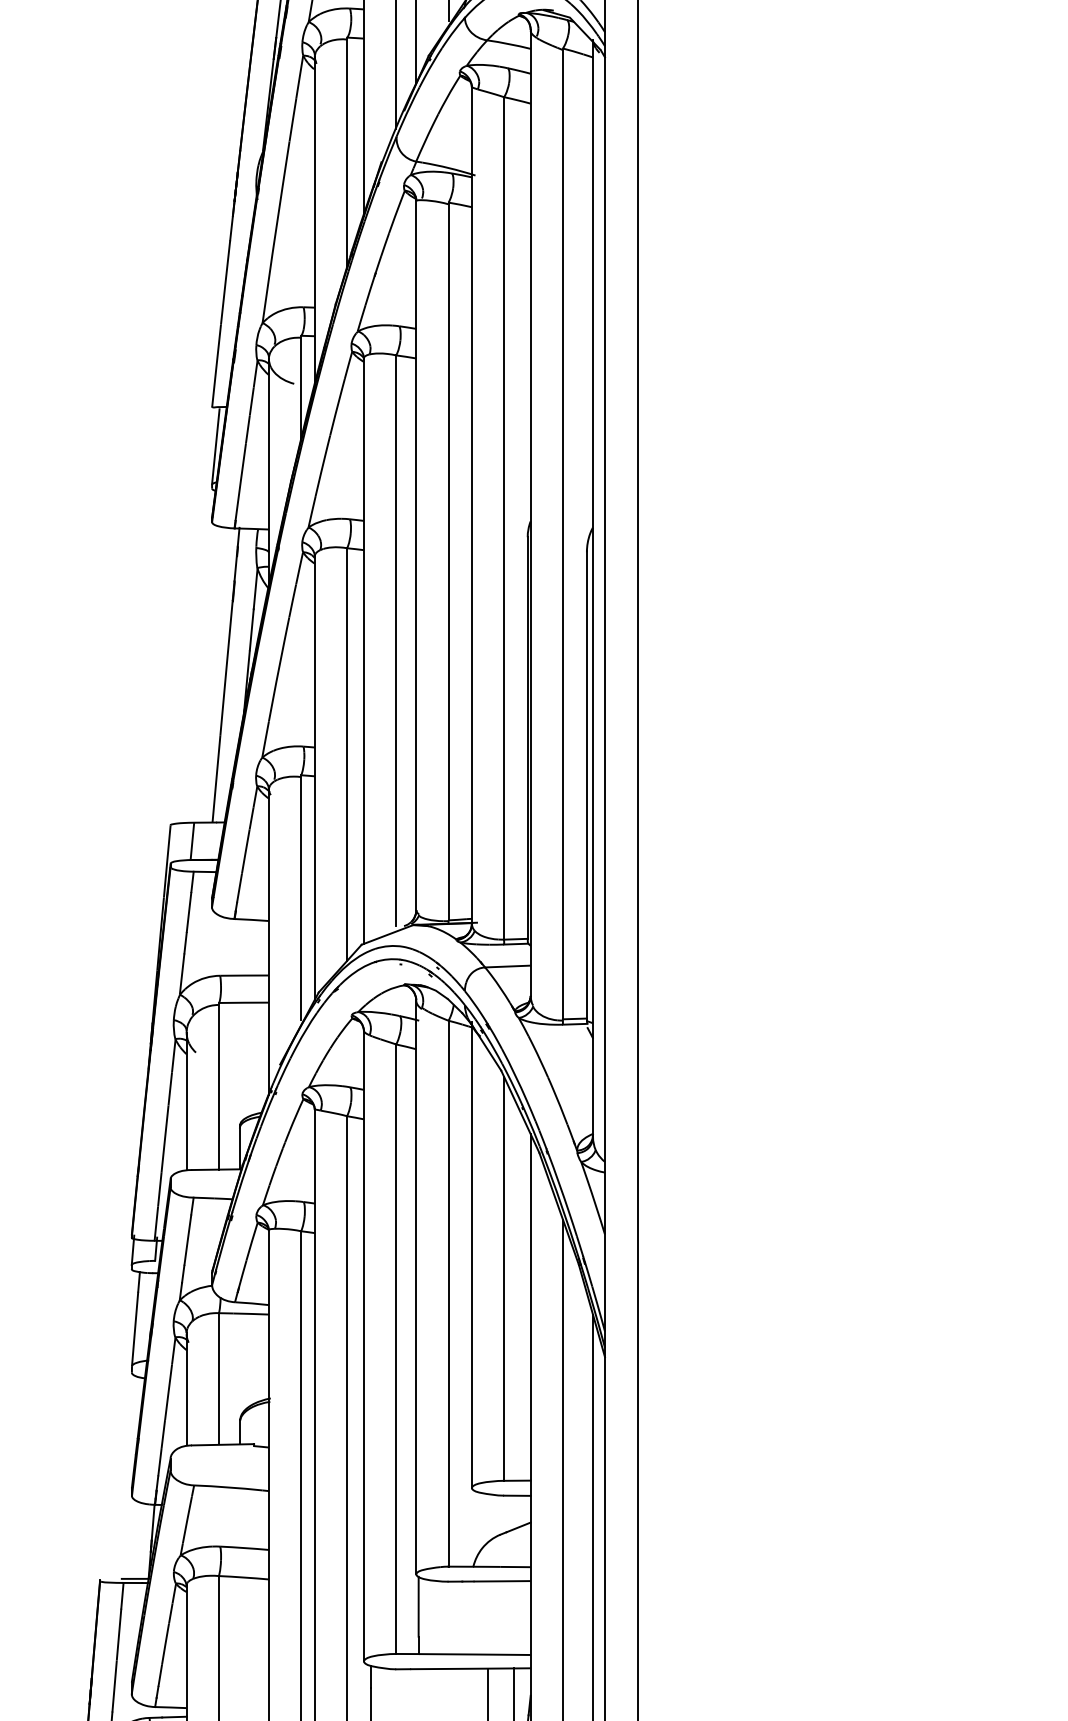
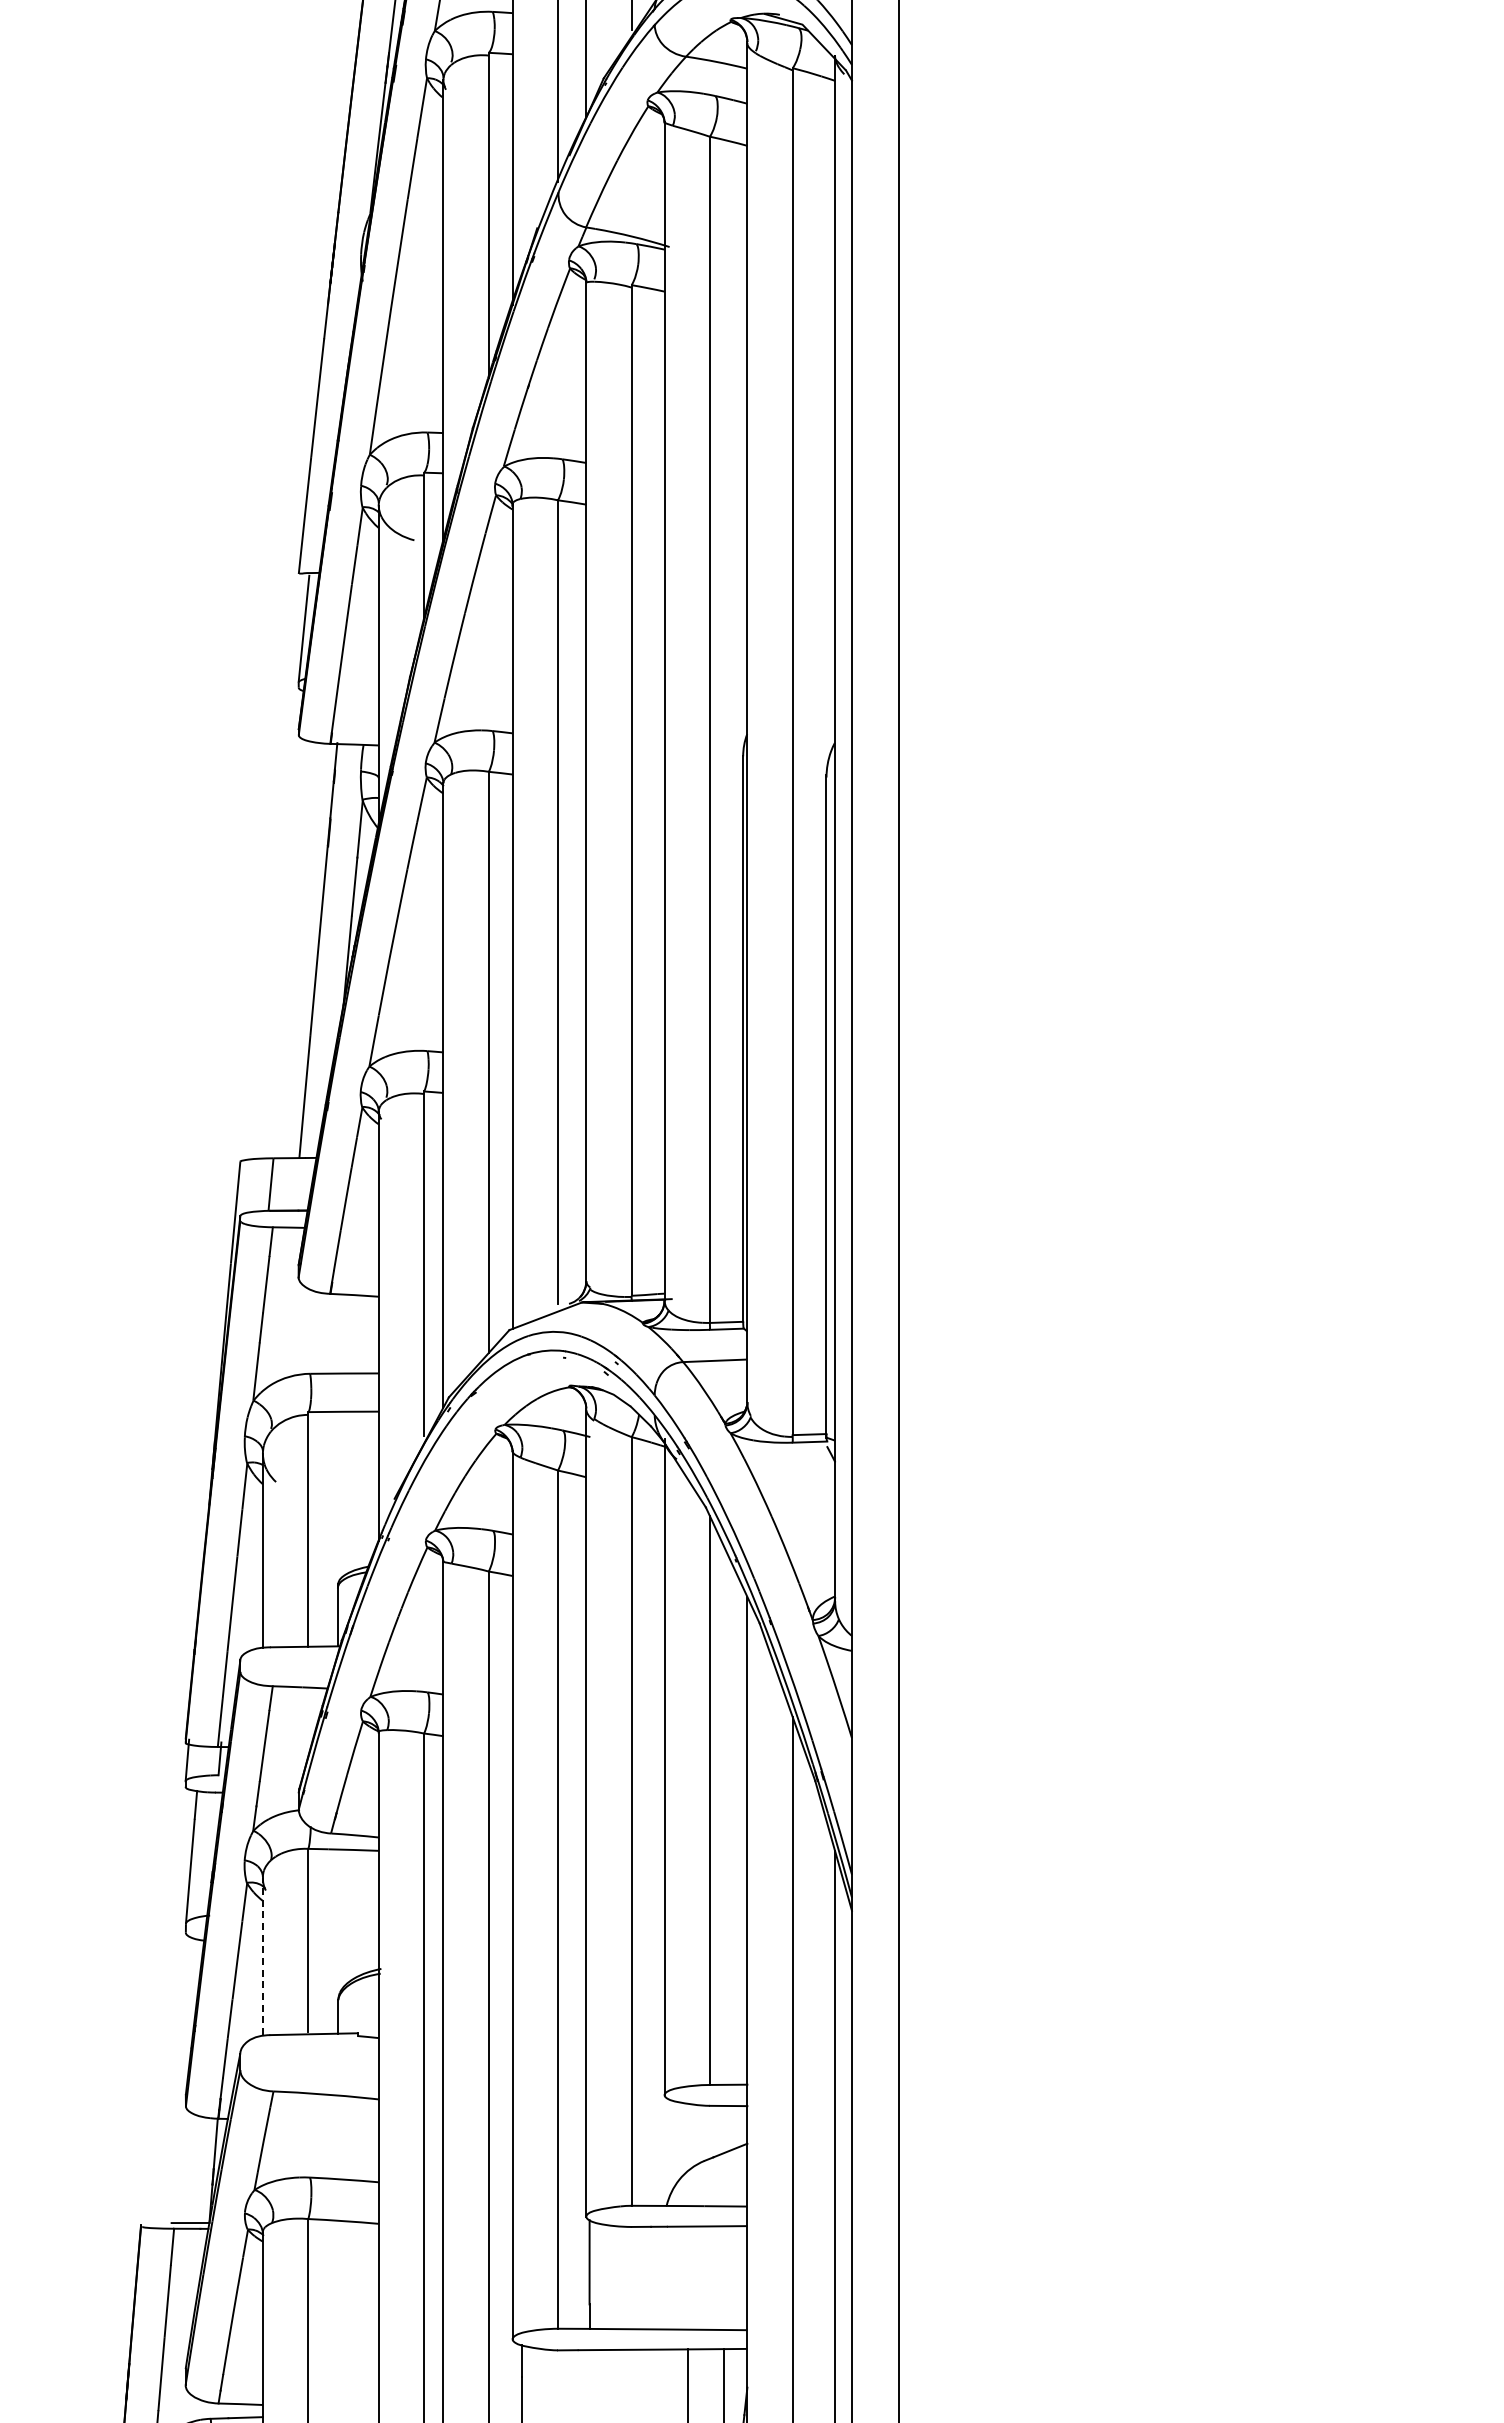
line: (186, 1388) -> (262, 1955), solid -> dashed

